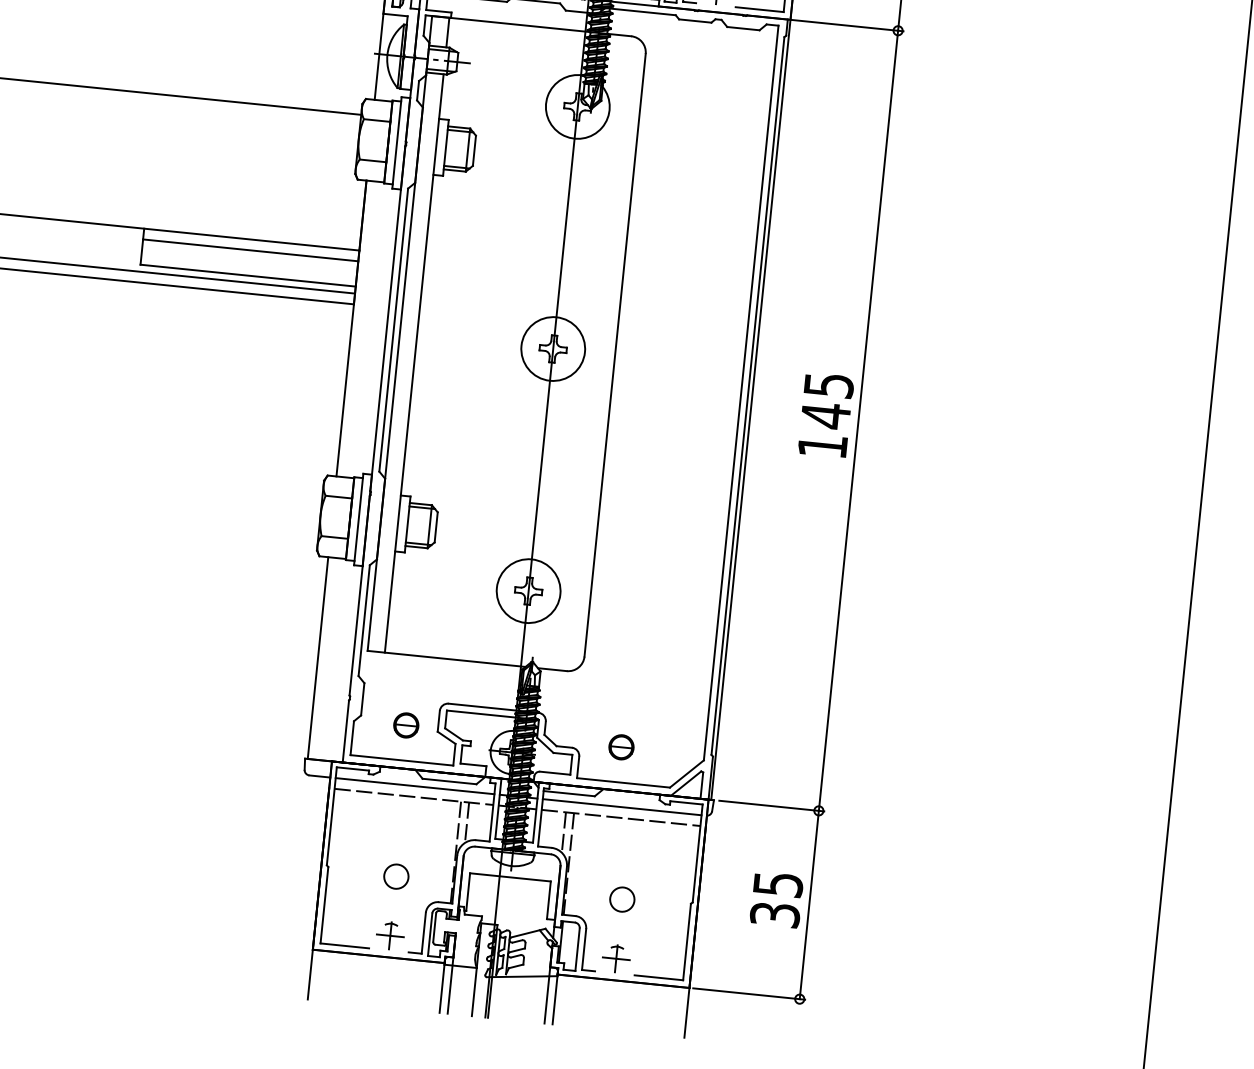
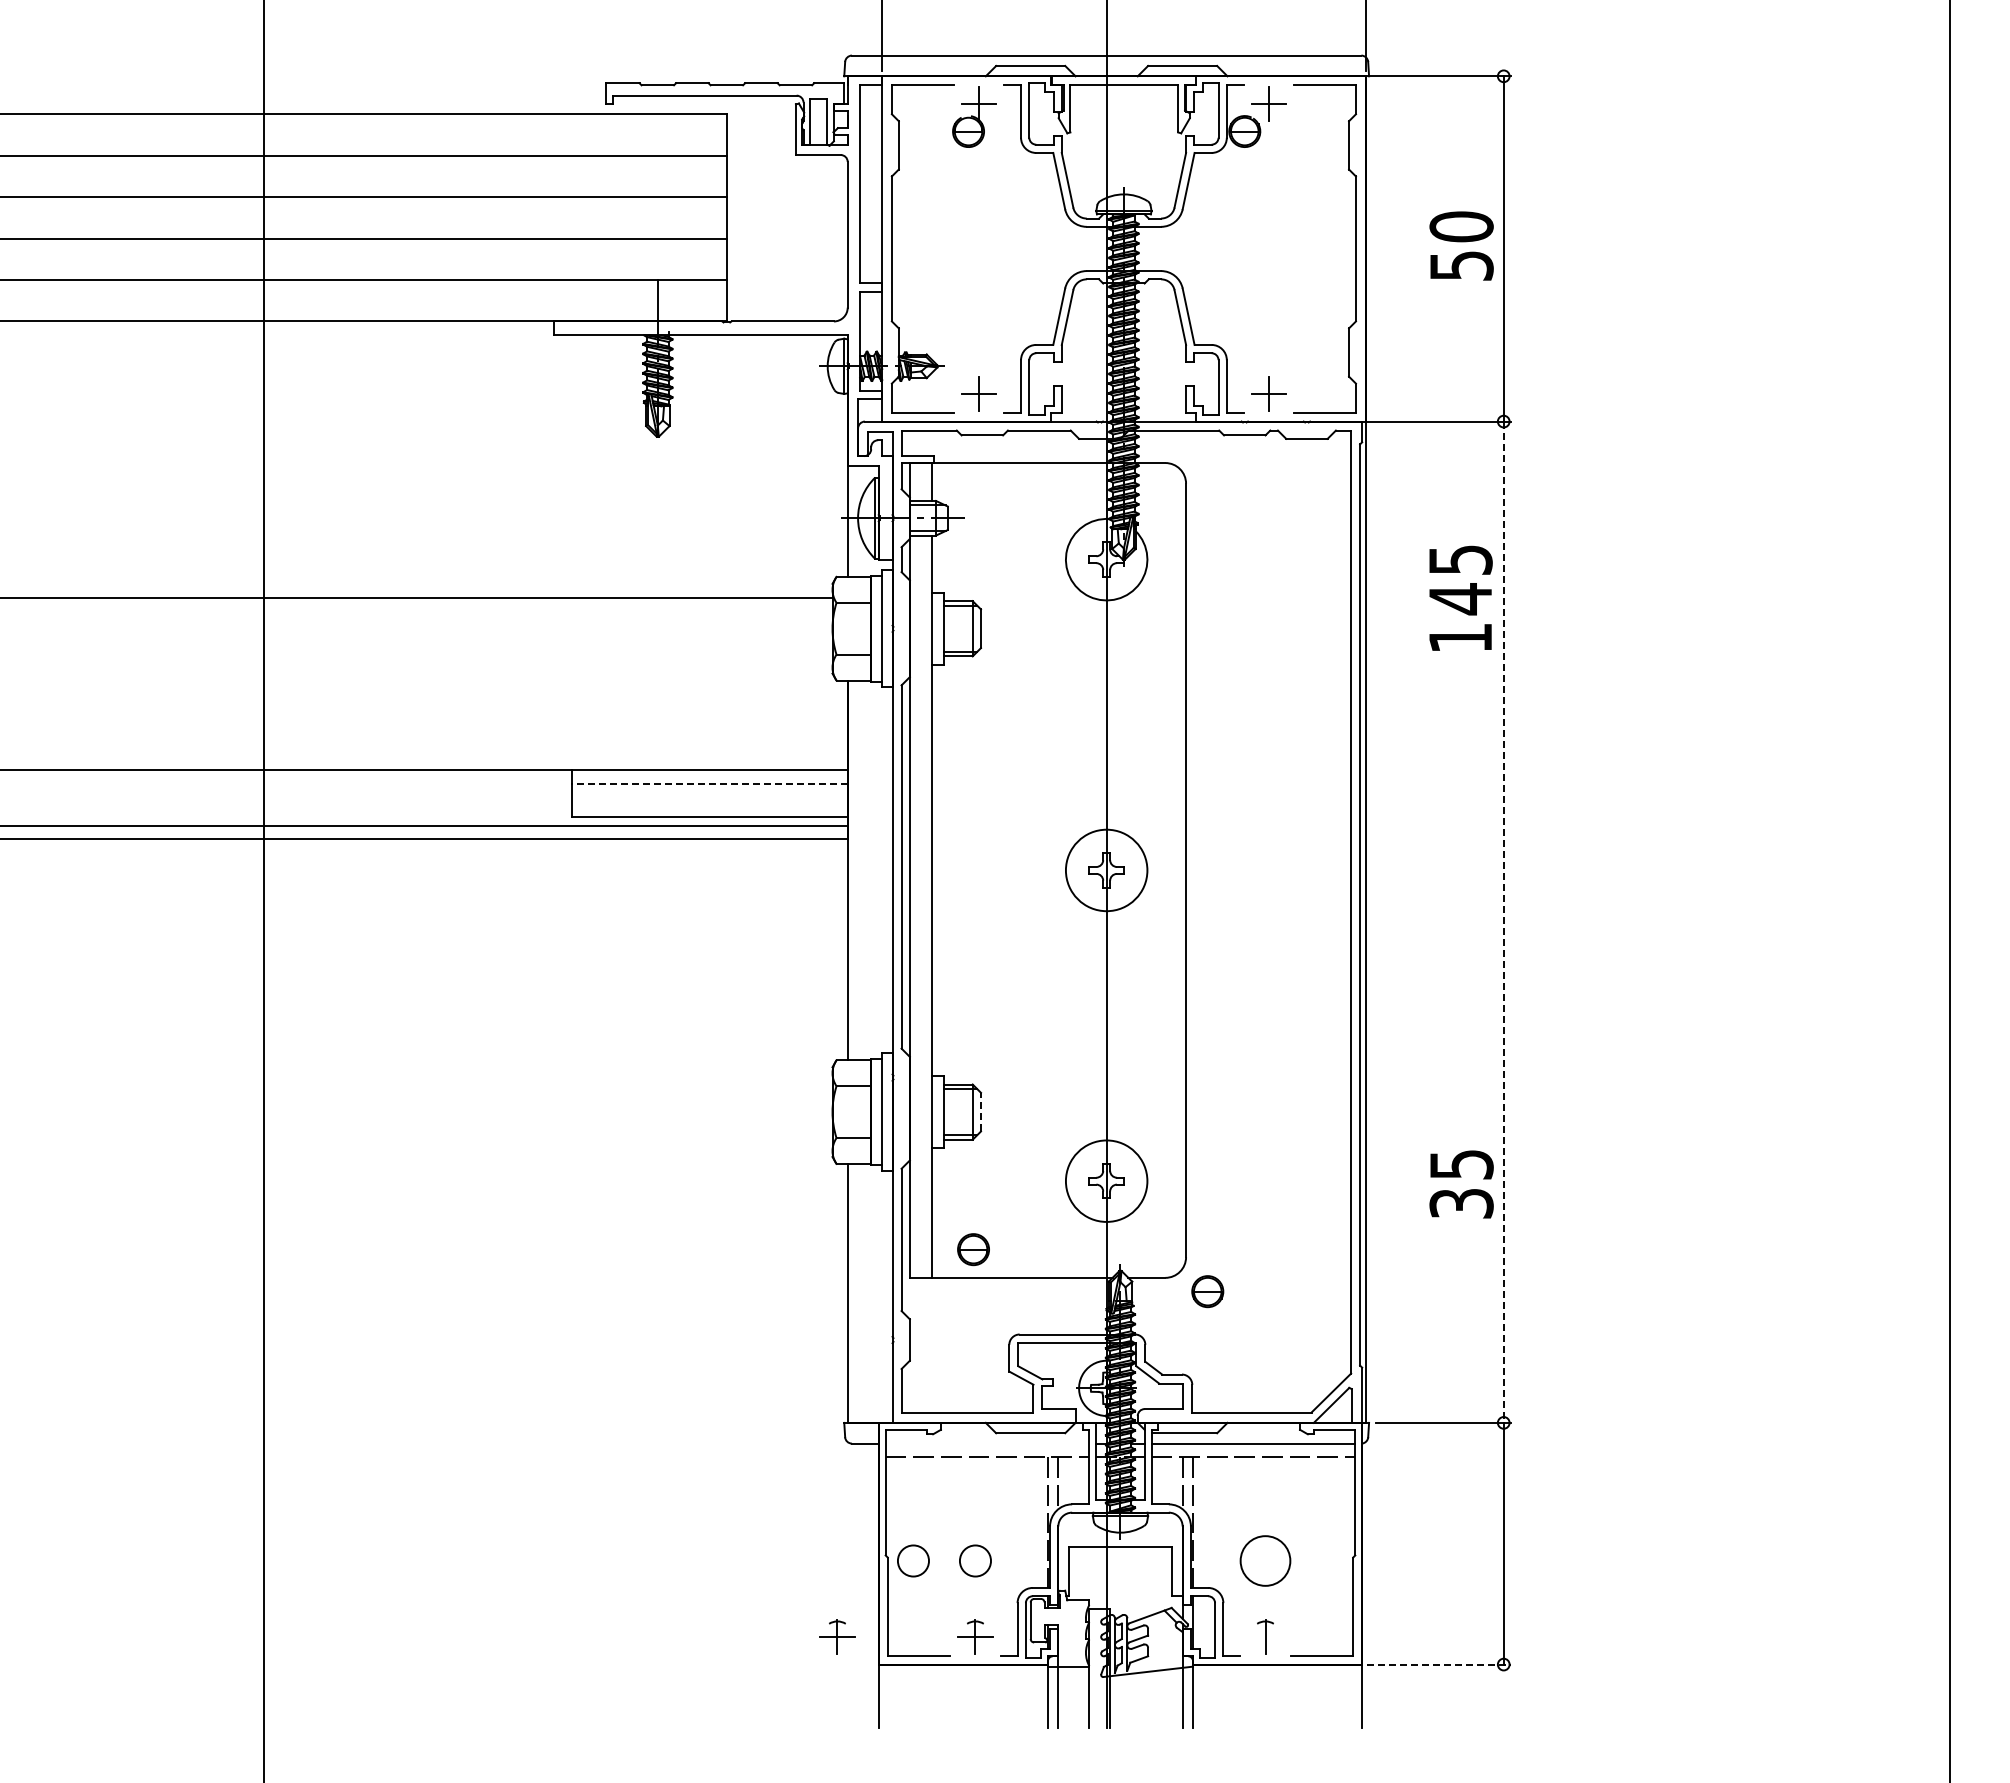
line: (250, 250) -> (709, 784), solid -> dashed
text: (825, 414) -> (1460, 597), moved
line: (858, 421) -> (1503, 922), solid -> dashed
line: (435, 526) -> (980, 1111), solid -> dashed
part: (406, 725) -> (973, 1249), moved
part: (621, 747) -> (1207, 1291), moved
line: (415, 786) -> (987, 1443), removed
circle: (348, 871) -> (913, 1560), added
circle: (622, 899) -> (1265, 1560), size x1.6
text: (776, 899) -> (1461, 1184), moved
part: (282, 924) -> (837, 1636), added
line: (616, 958) -> (1265, 1636), removed
line: (748, 993) -> (1438, 1664), solid -> dashed

